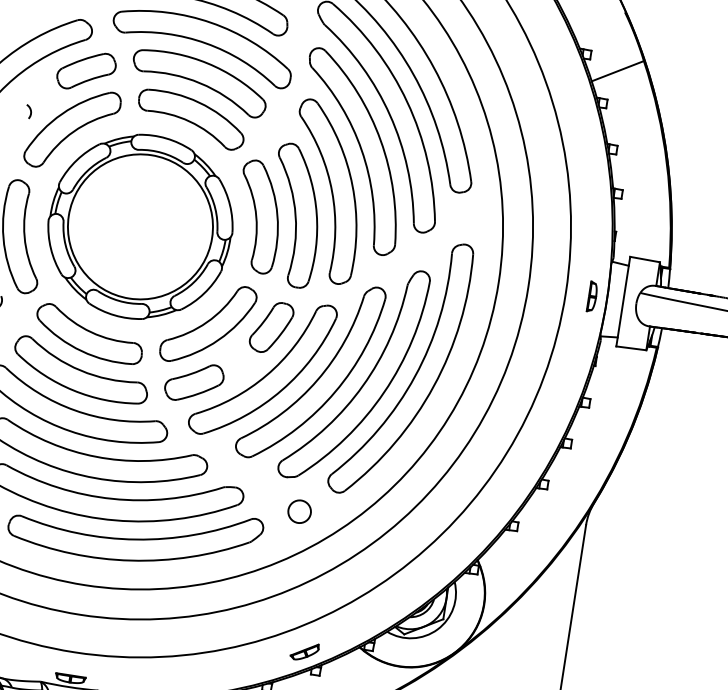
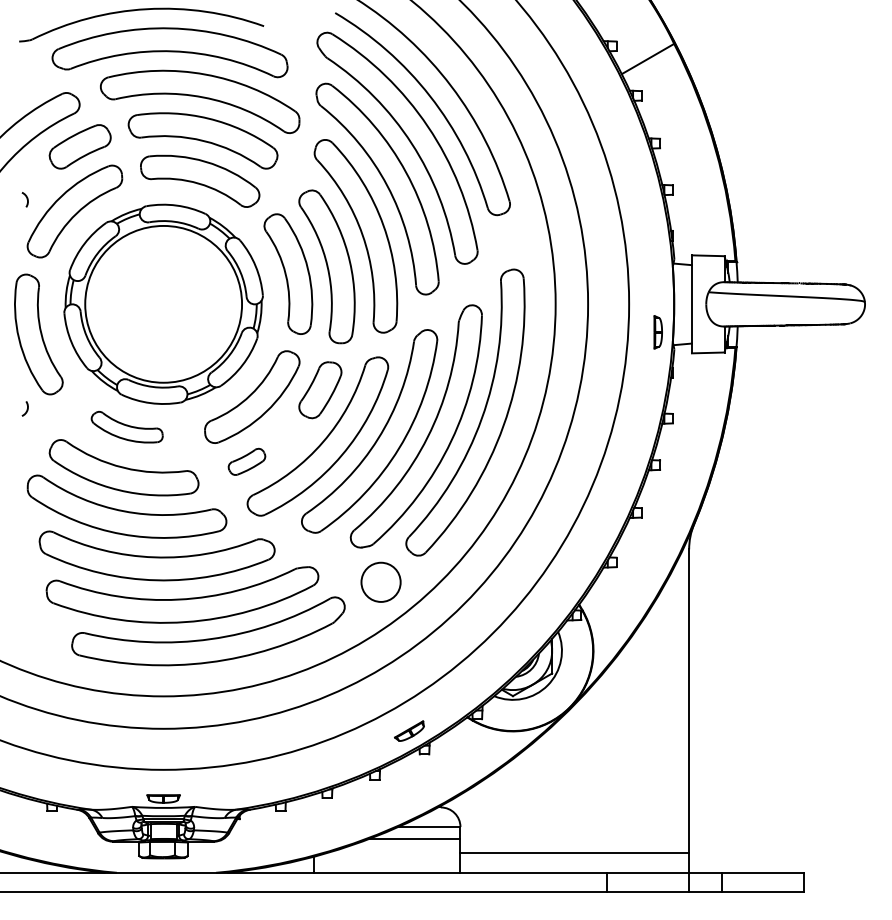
part: (591, 296) -> (657, 332), moved
part: (90, 333) -> (127, 426), size x0.6
part: (193, 382) -> (246, 461), size x0.6
circle: (299, 511) -> (380, 582), size x1.6

